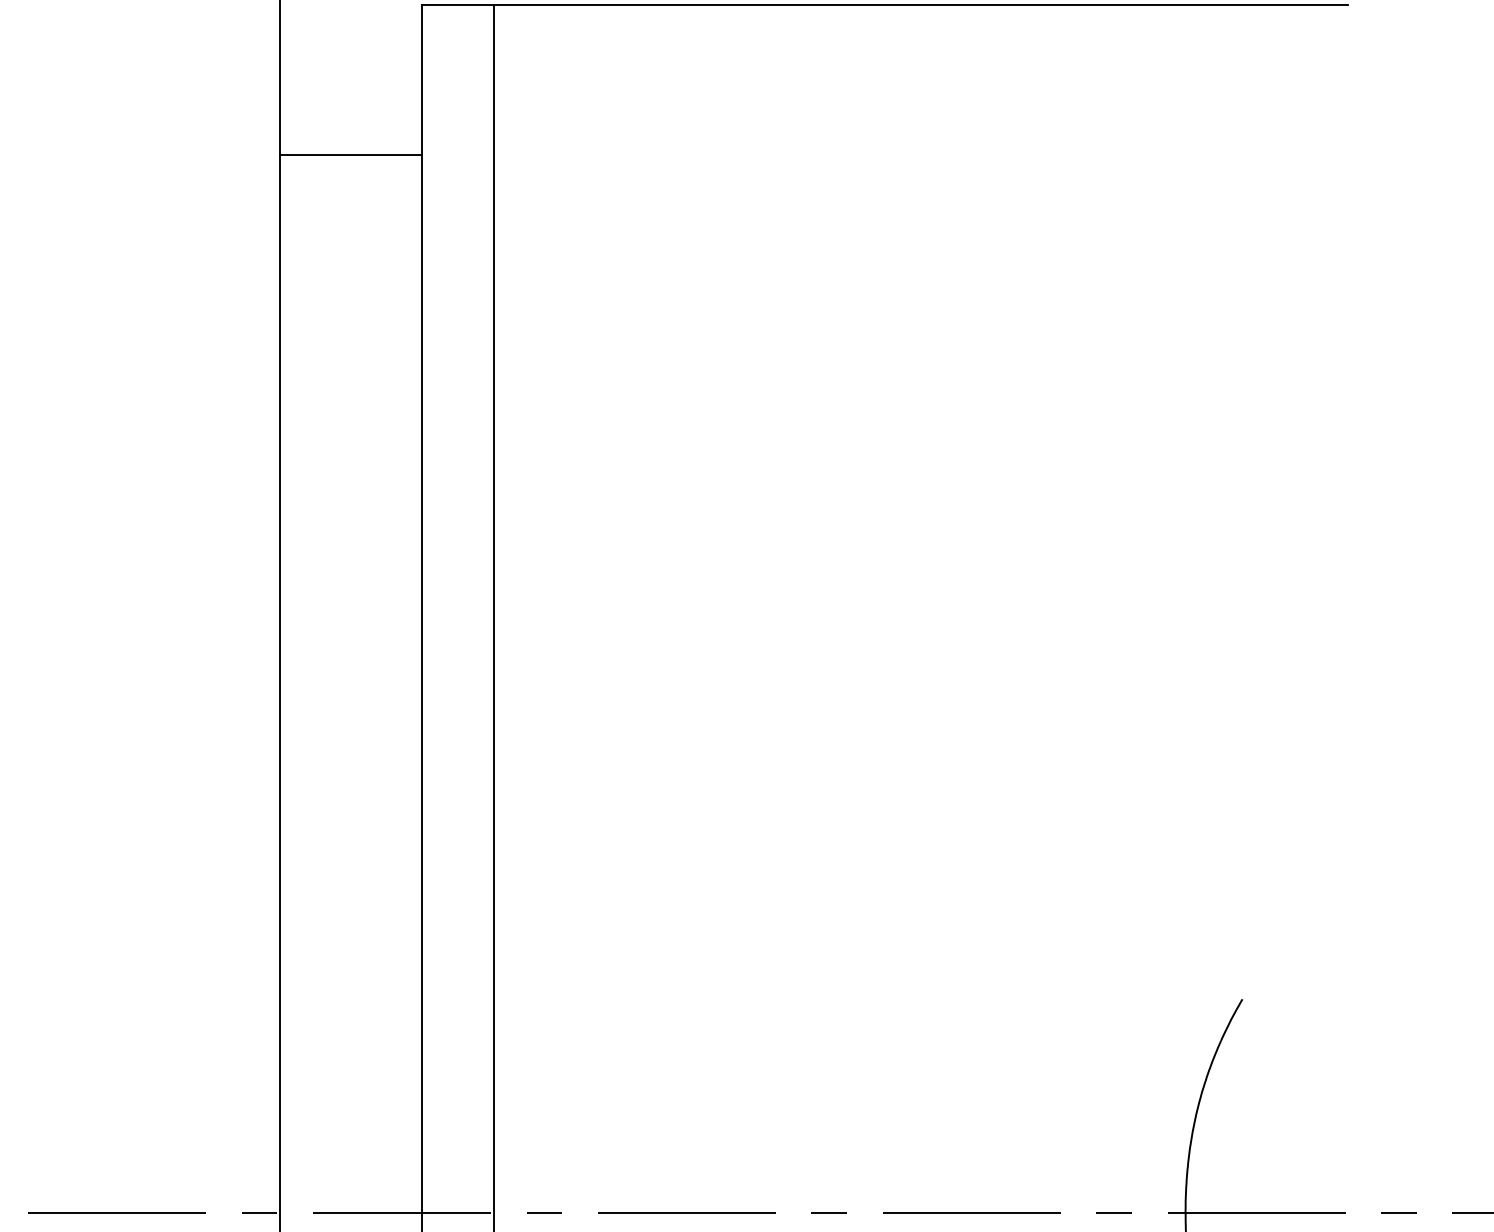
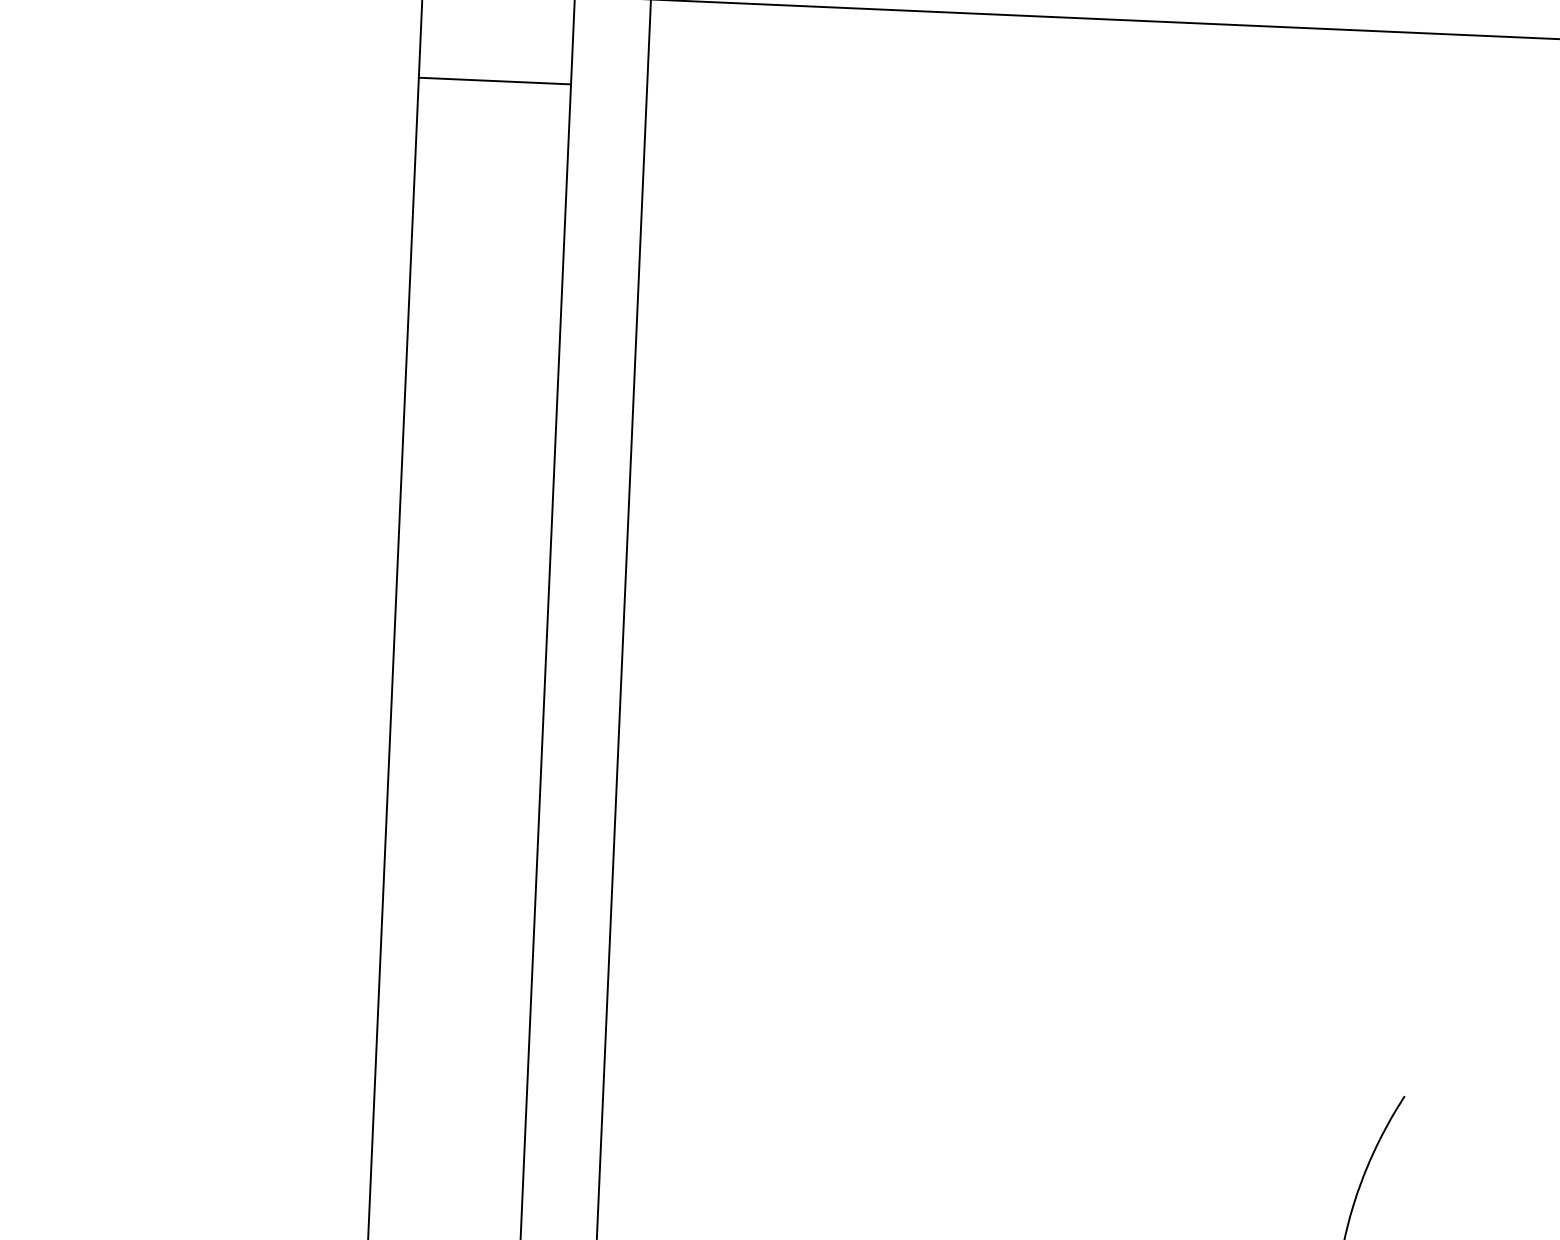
line: (350, 155) -> (494, 81), moved

